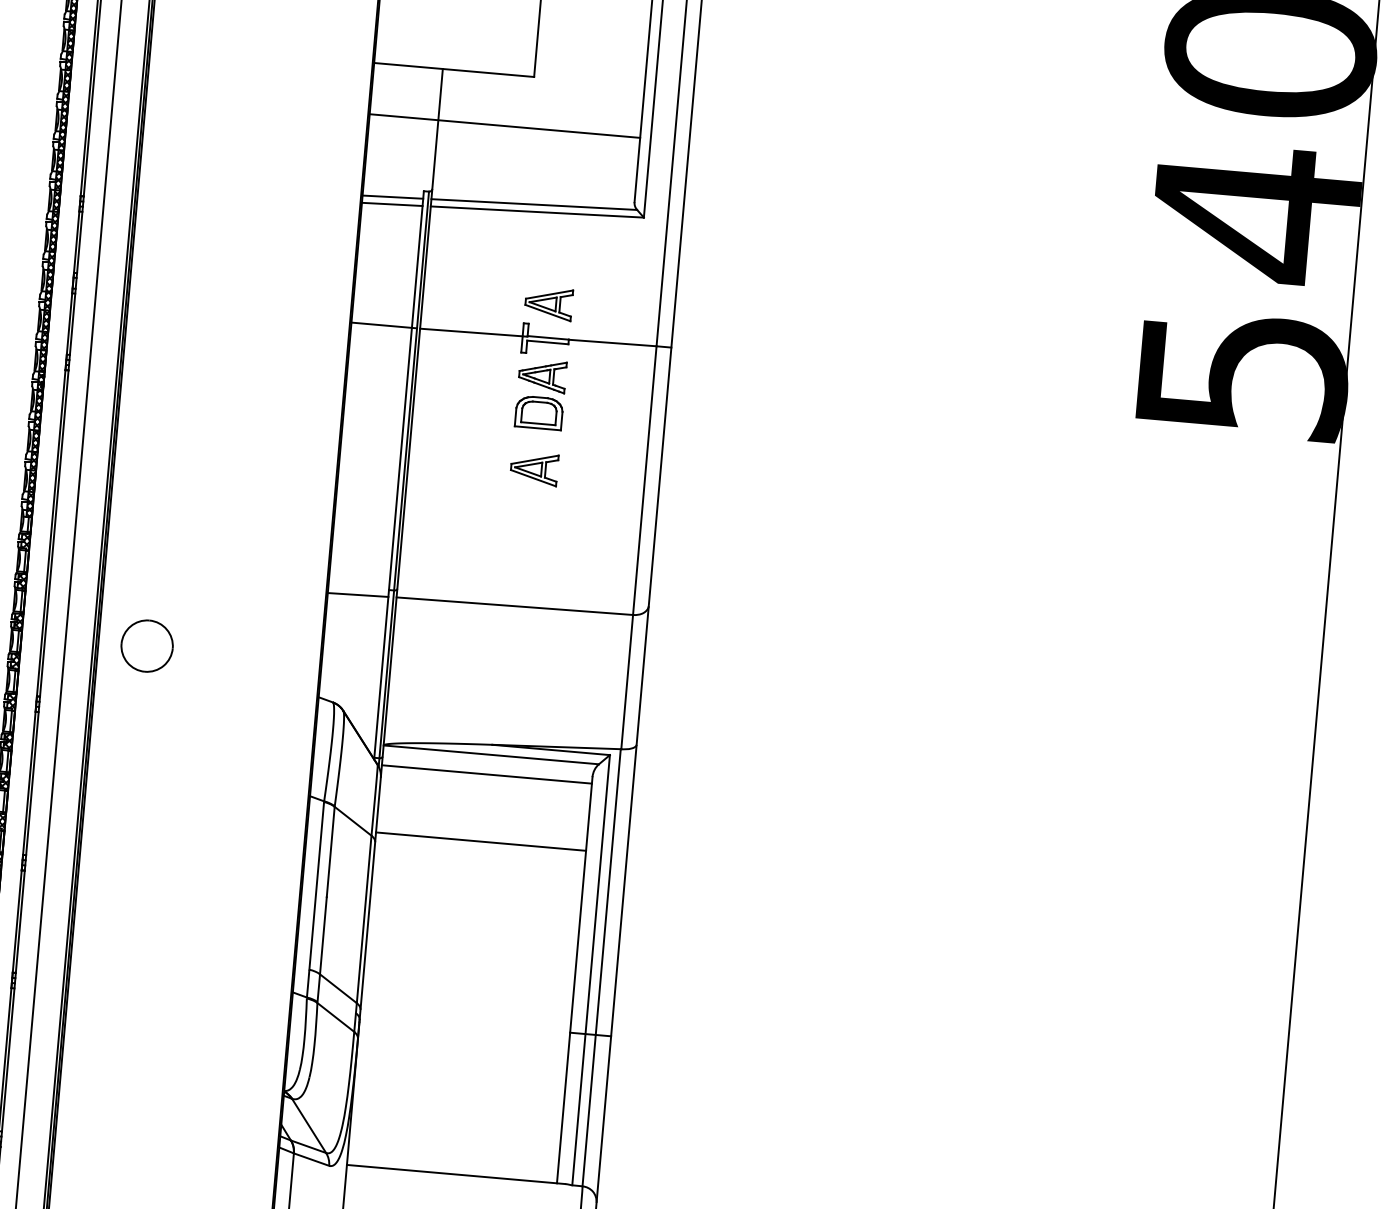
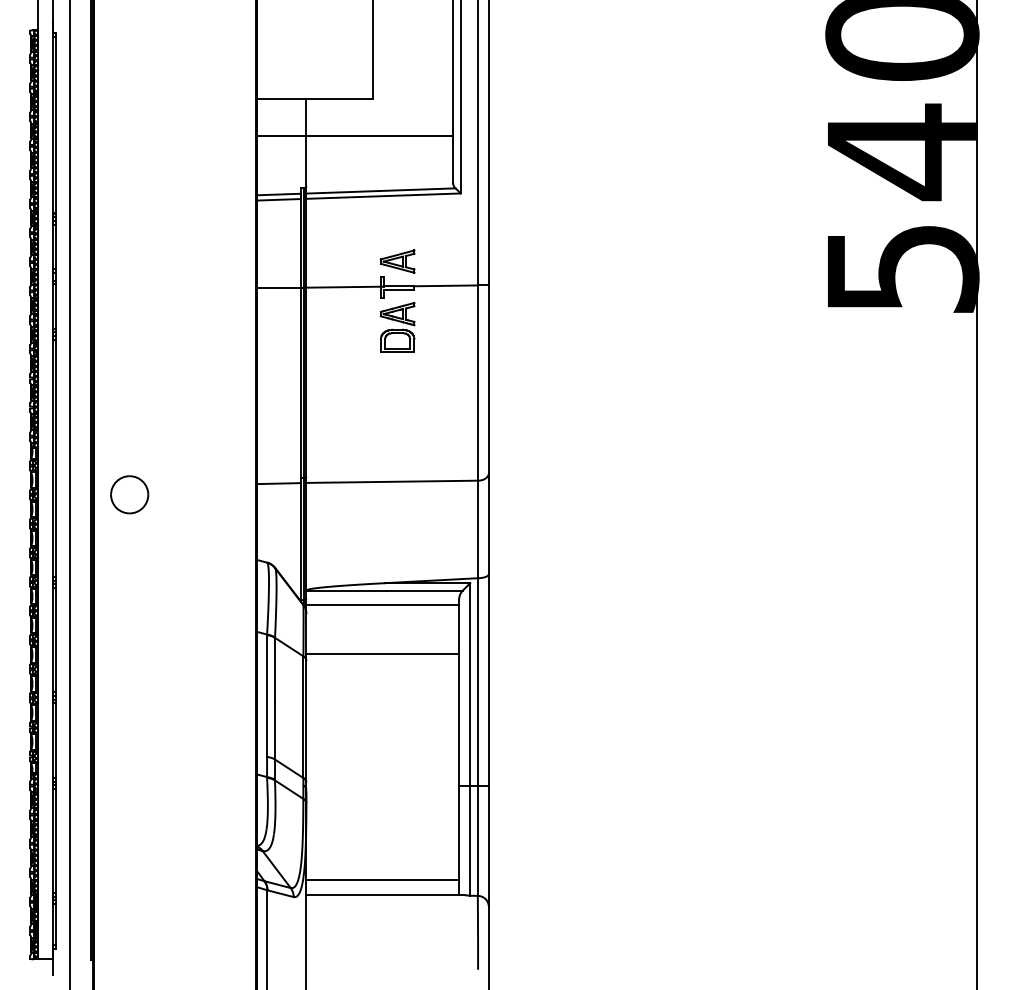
part: (534, 468) -> (397, 381), removed
part: (146, 645) -> (129, 494), moved
line: (453, 1153) -> (382, 880), added

